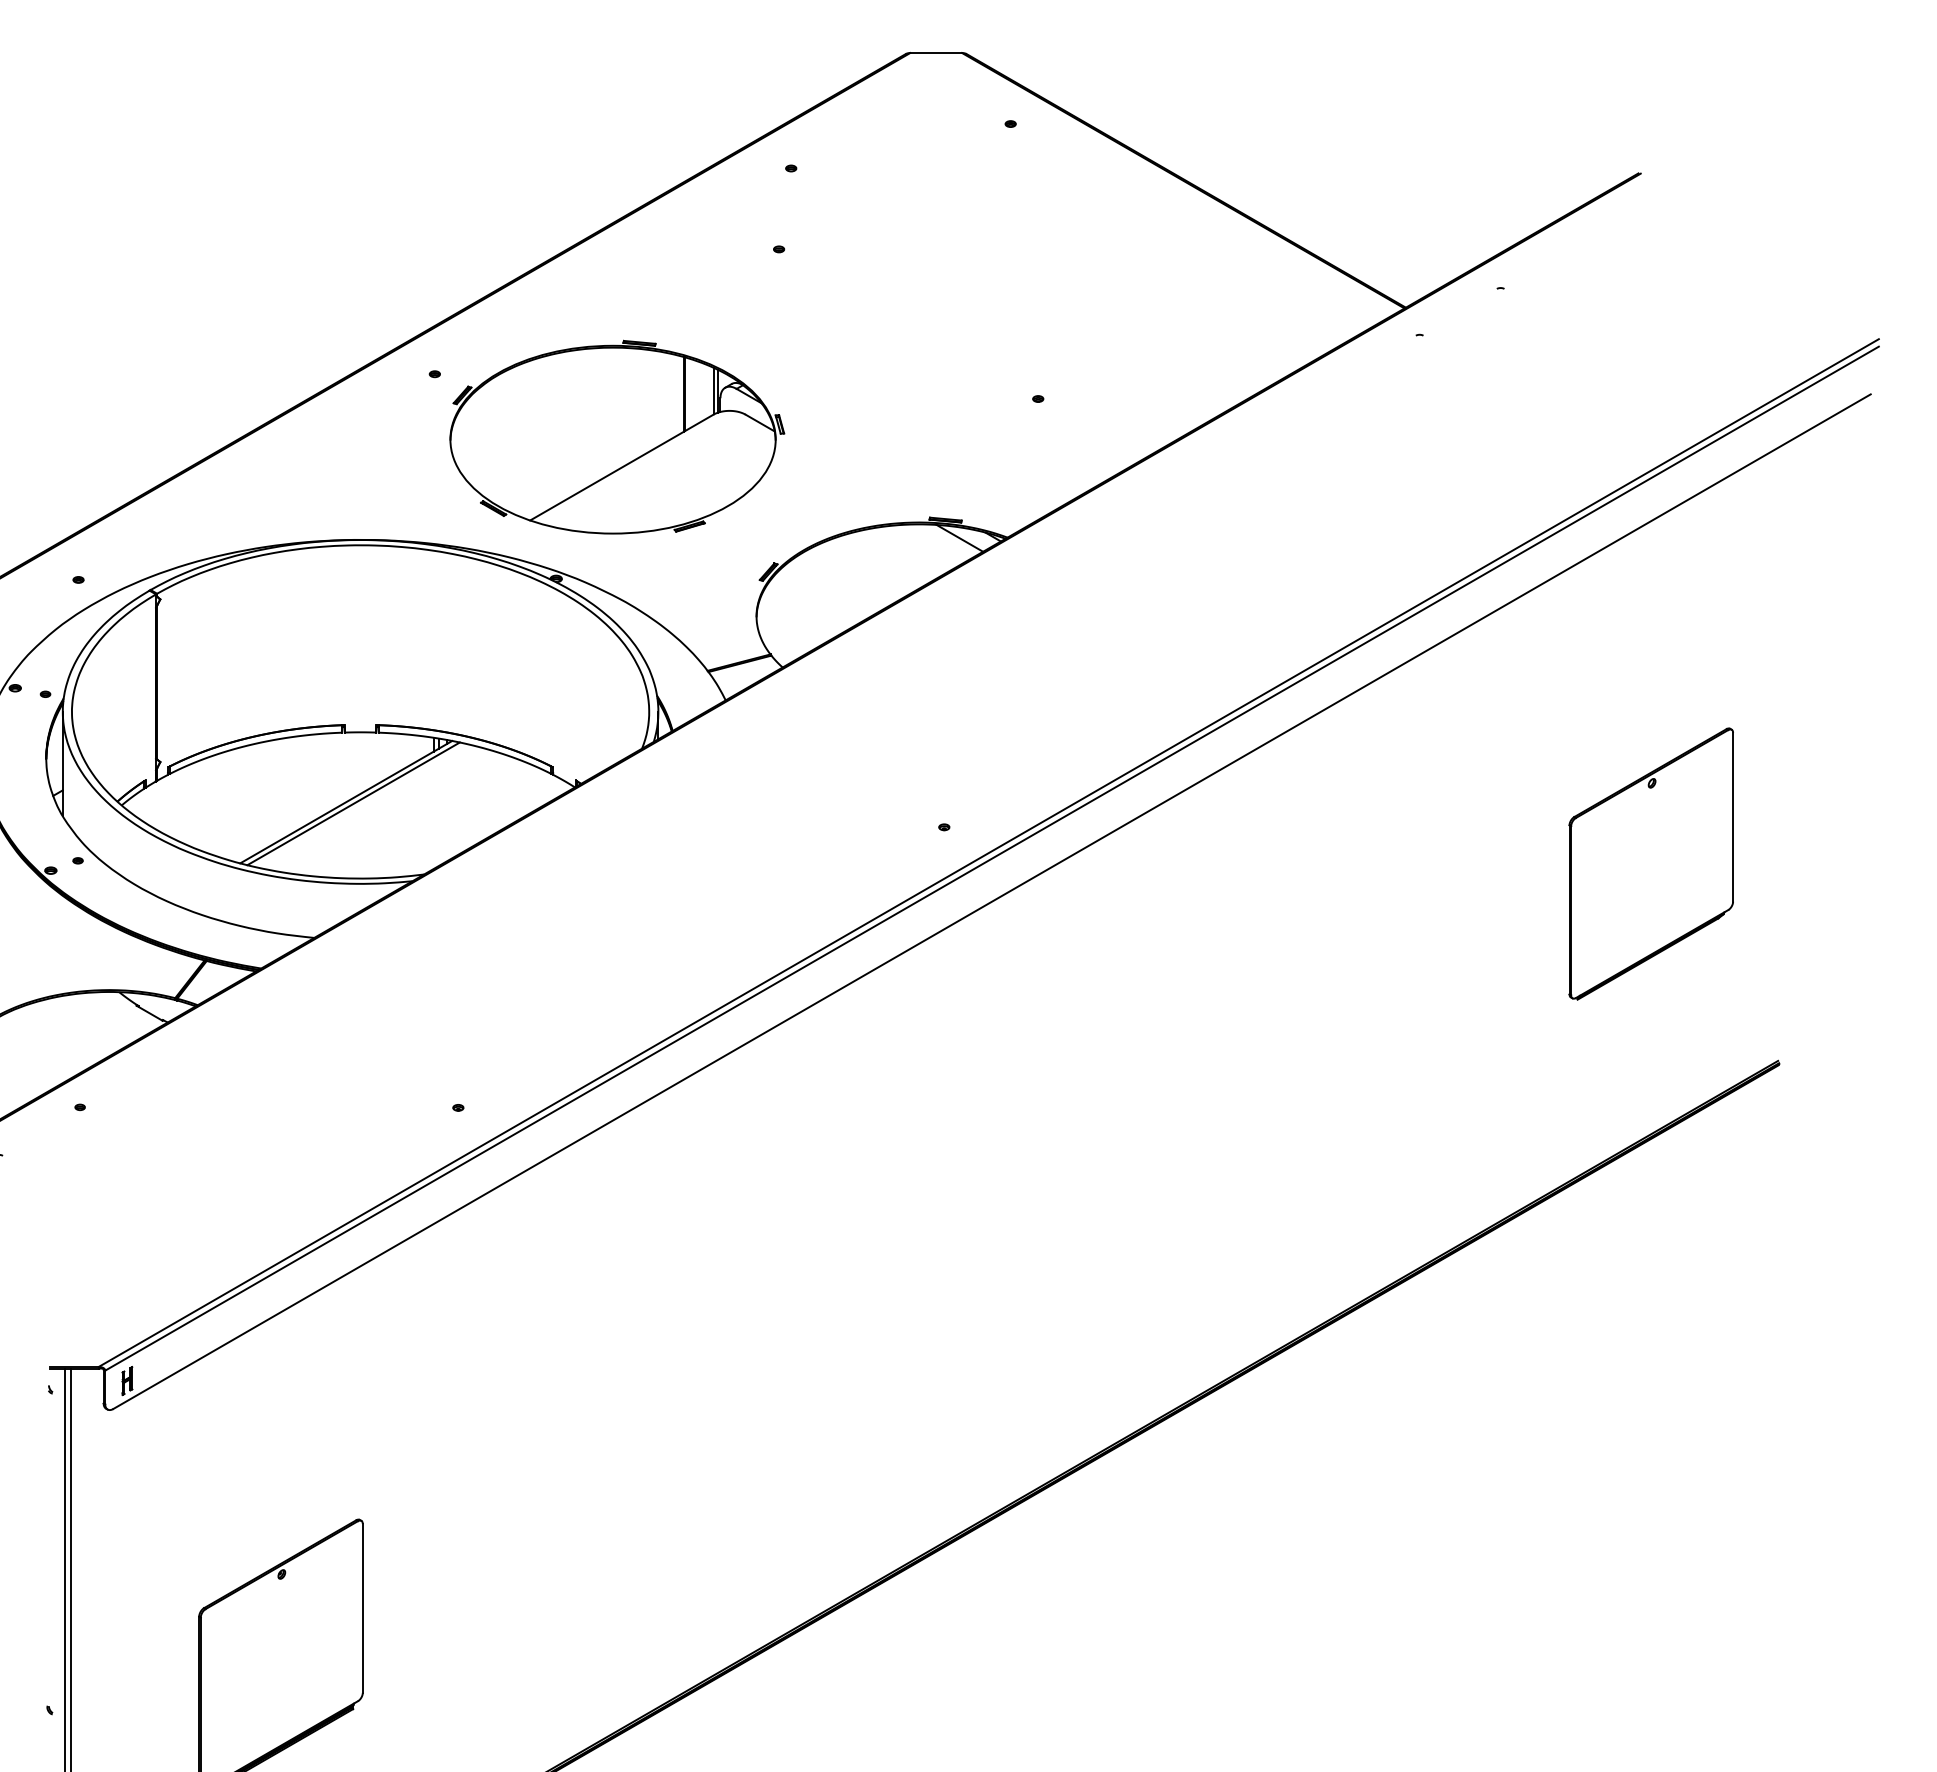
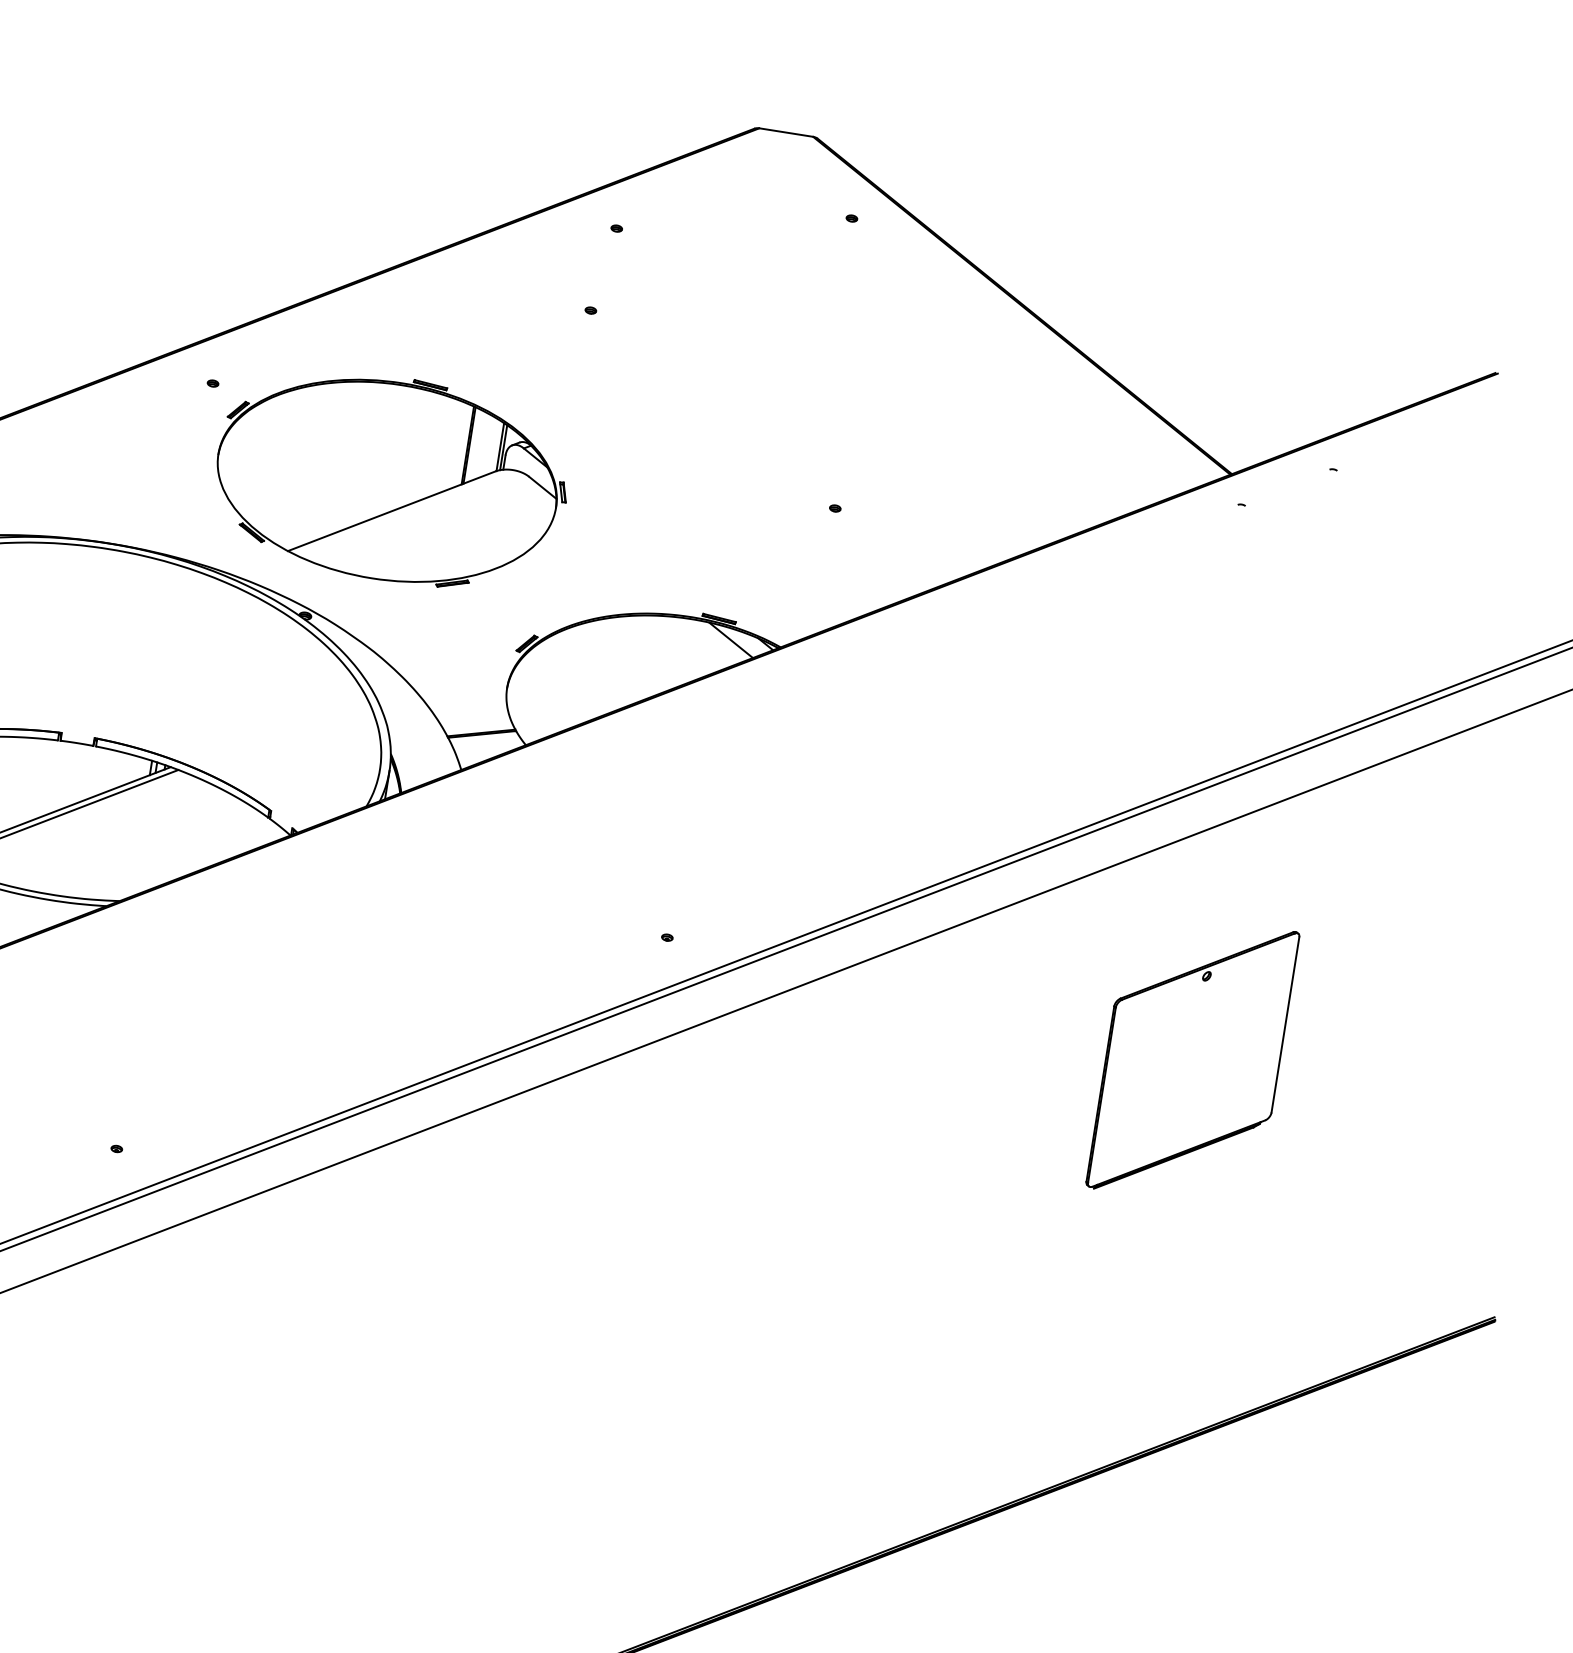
part: (1650, 863) -> (1192, 1059), moved

